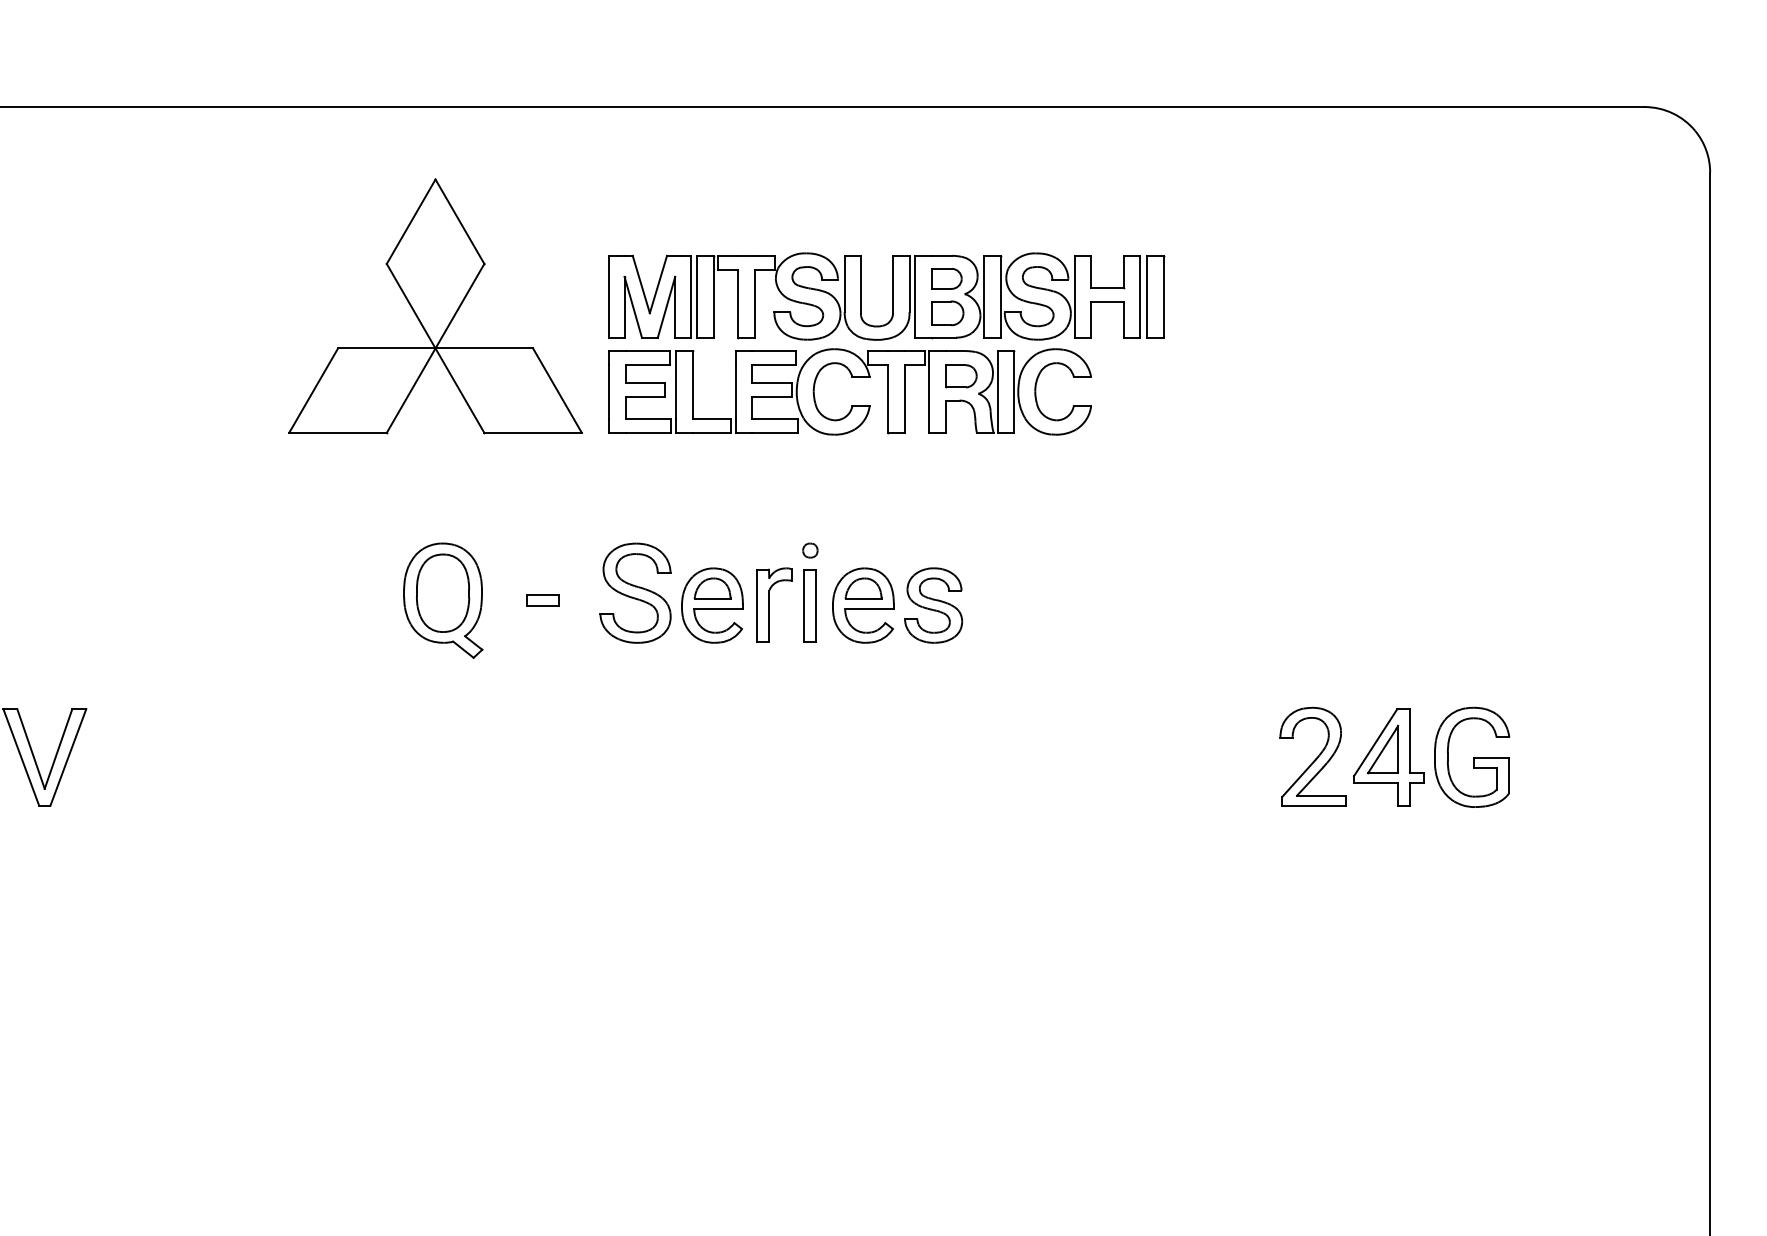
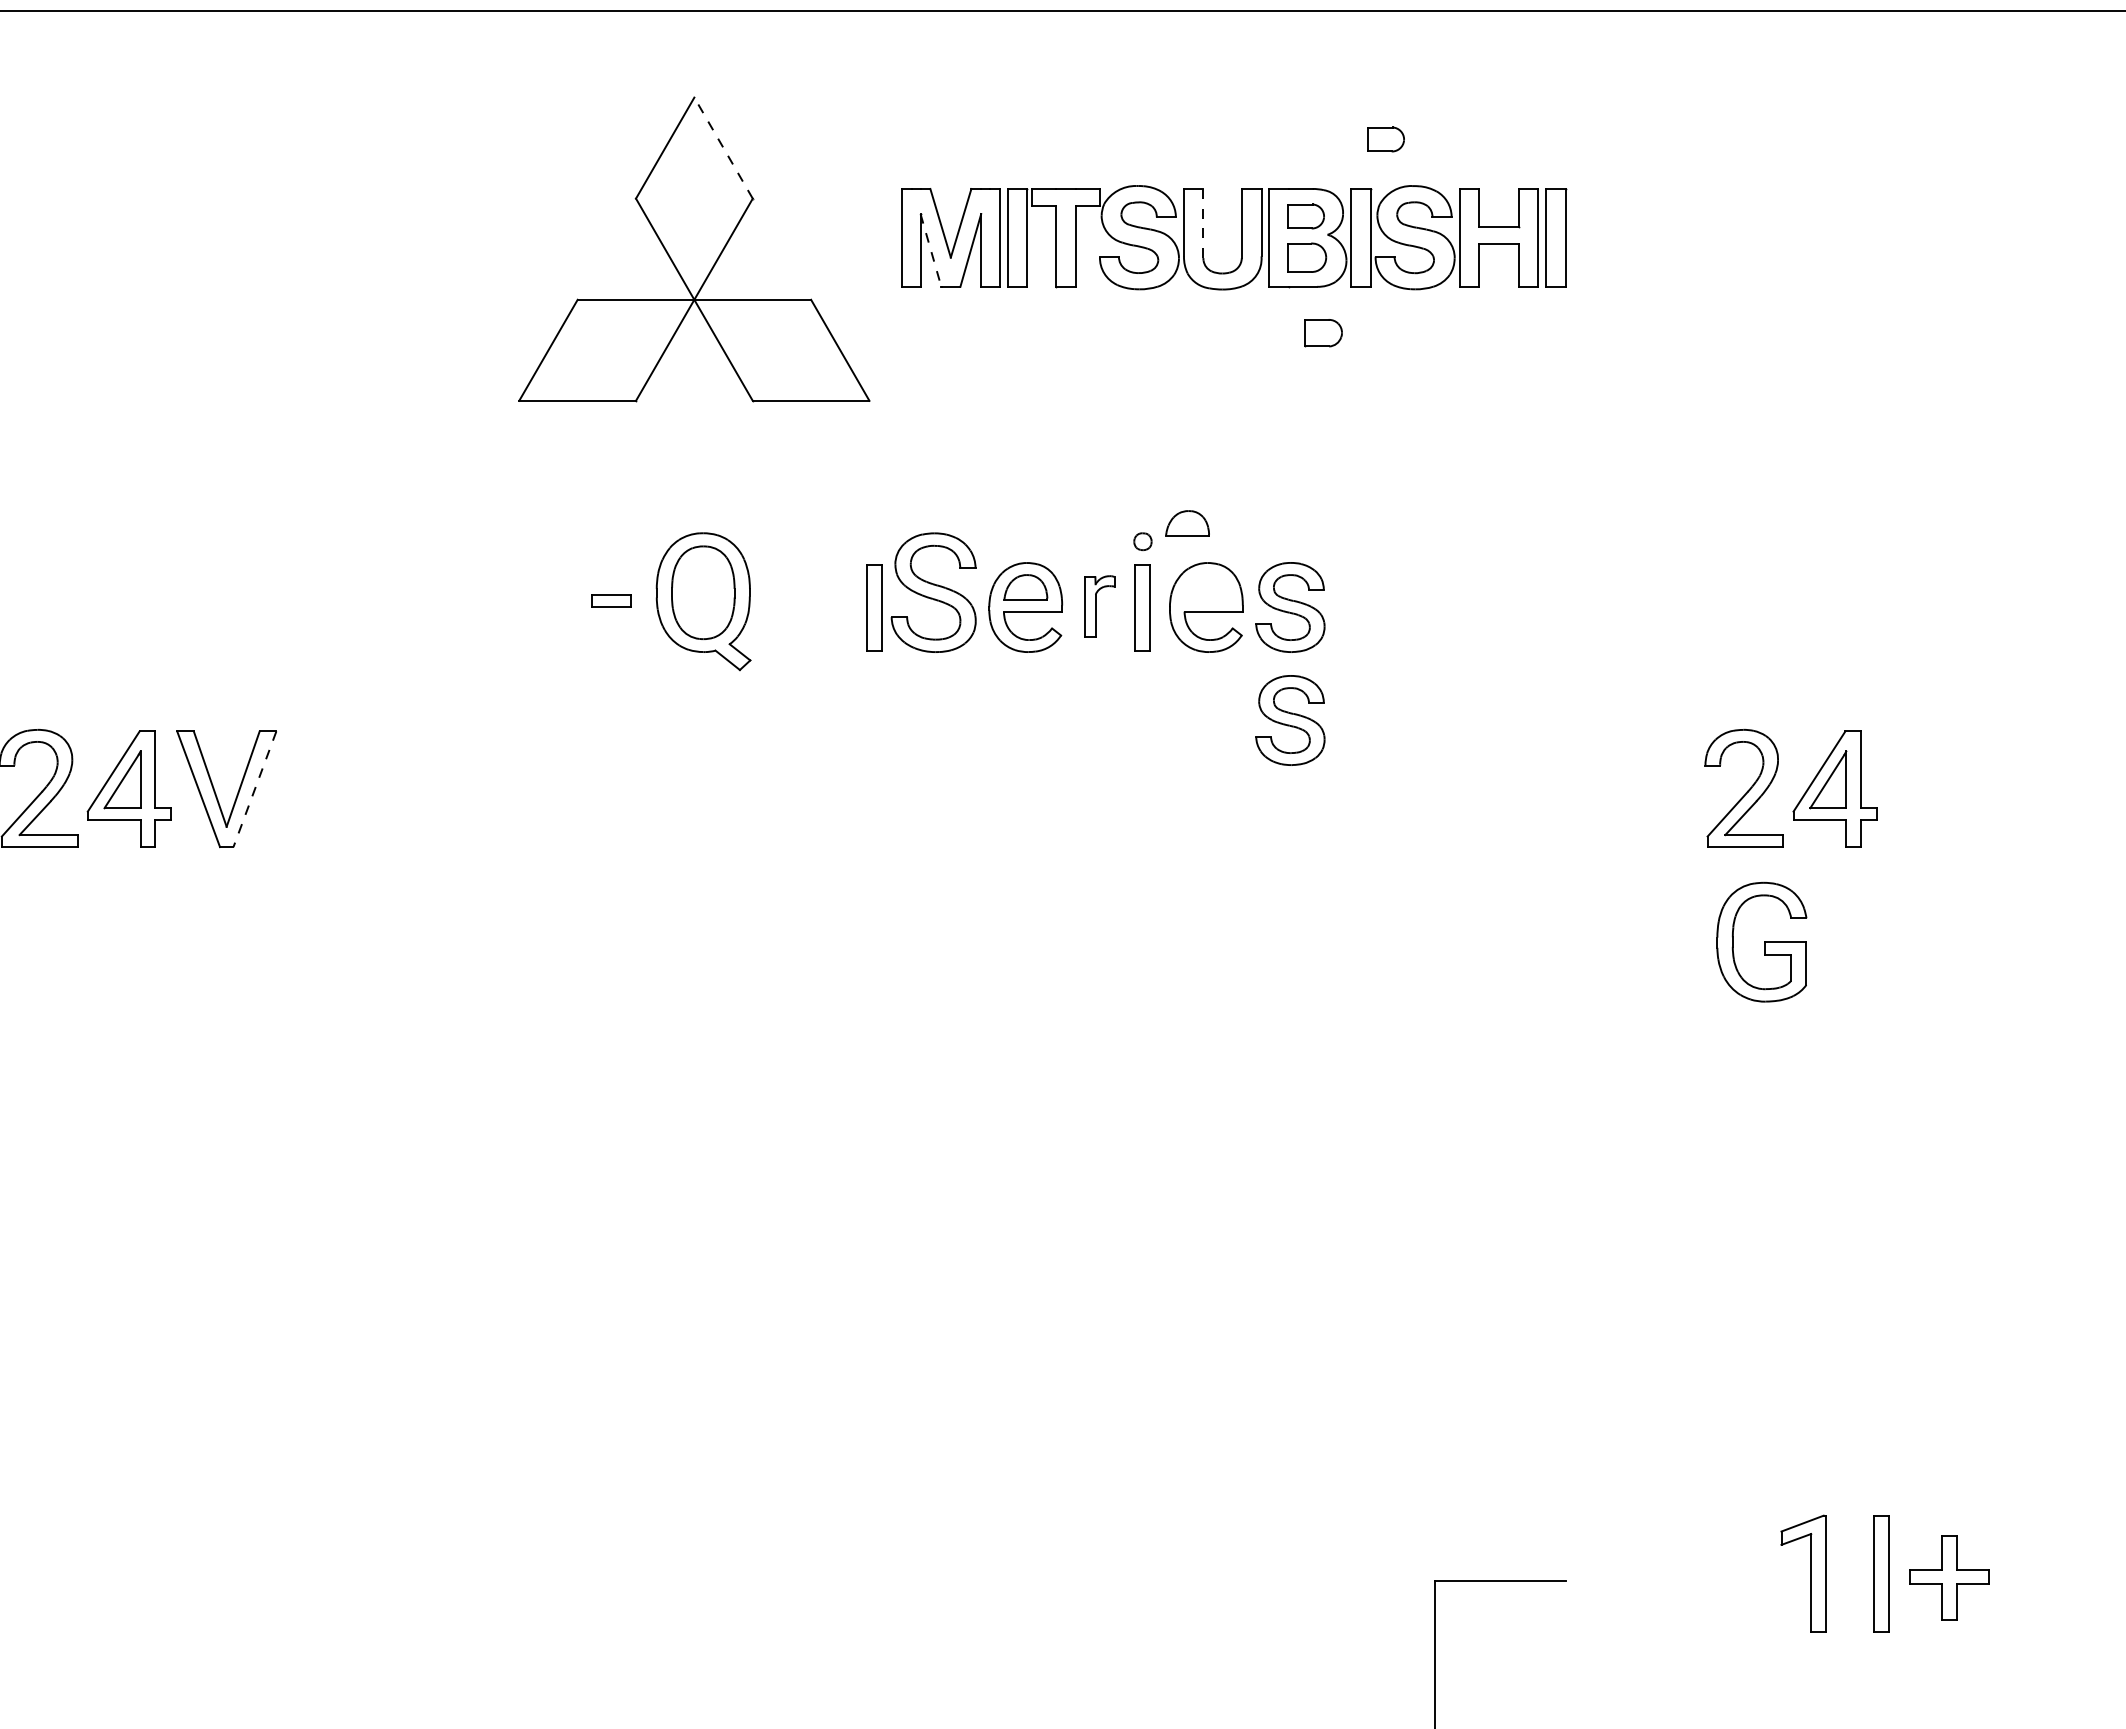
part: (1013, 214) -> (1385, 139), added
line: (459, 221) -> (723, 147), solid -> dashed
line: (860, 284) -> (1203, 223), solid -> dashed
line: (632, 307) -> (930, 250), solid -> dashed
part: (851, 405) -> (1192, 367), removed
part: (863, 588) -> (1187, 523), moved
part: (542, 599) -> (611, 600), moved
part: (774, 604) -> (1099, 606), size x0.7
part: (586, 605) -> (874, 607), added
part: (933, 700) -> (1290, 720), added
part: (1471, 756) -> (1761, 941), moved
line: (67, 757) -> (254, 789), solid -> dashed

